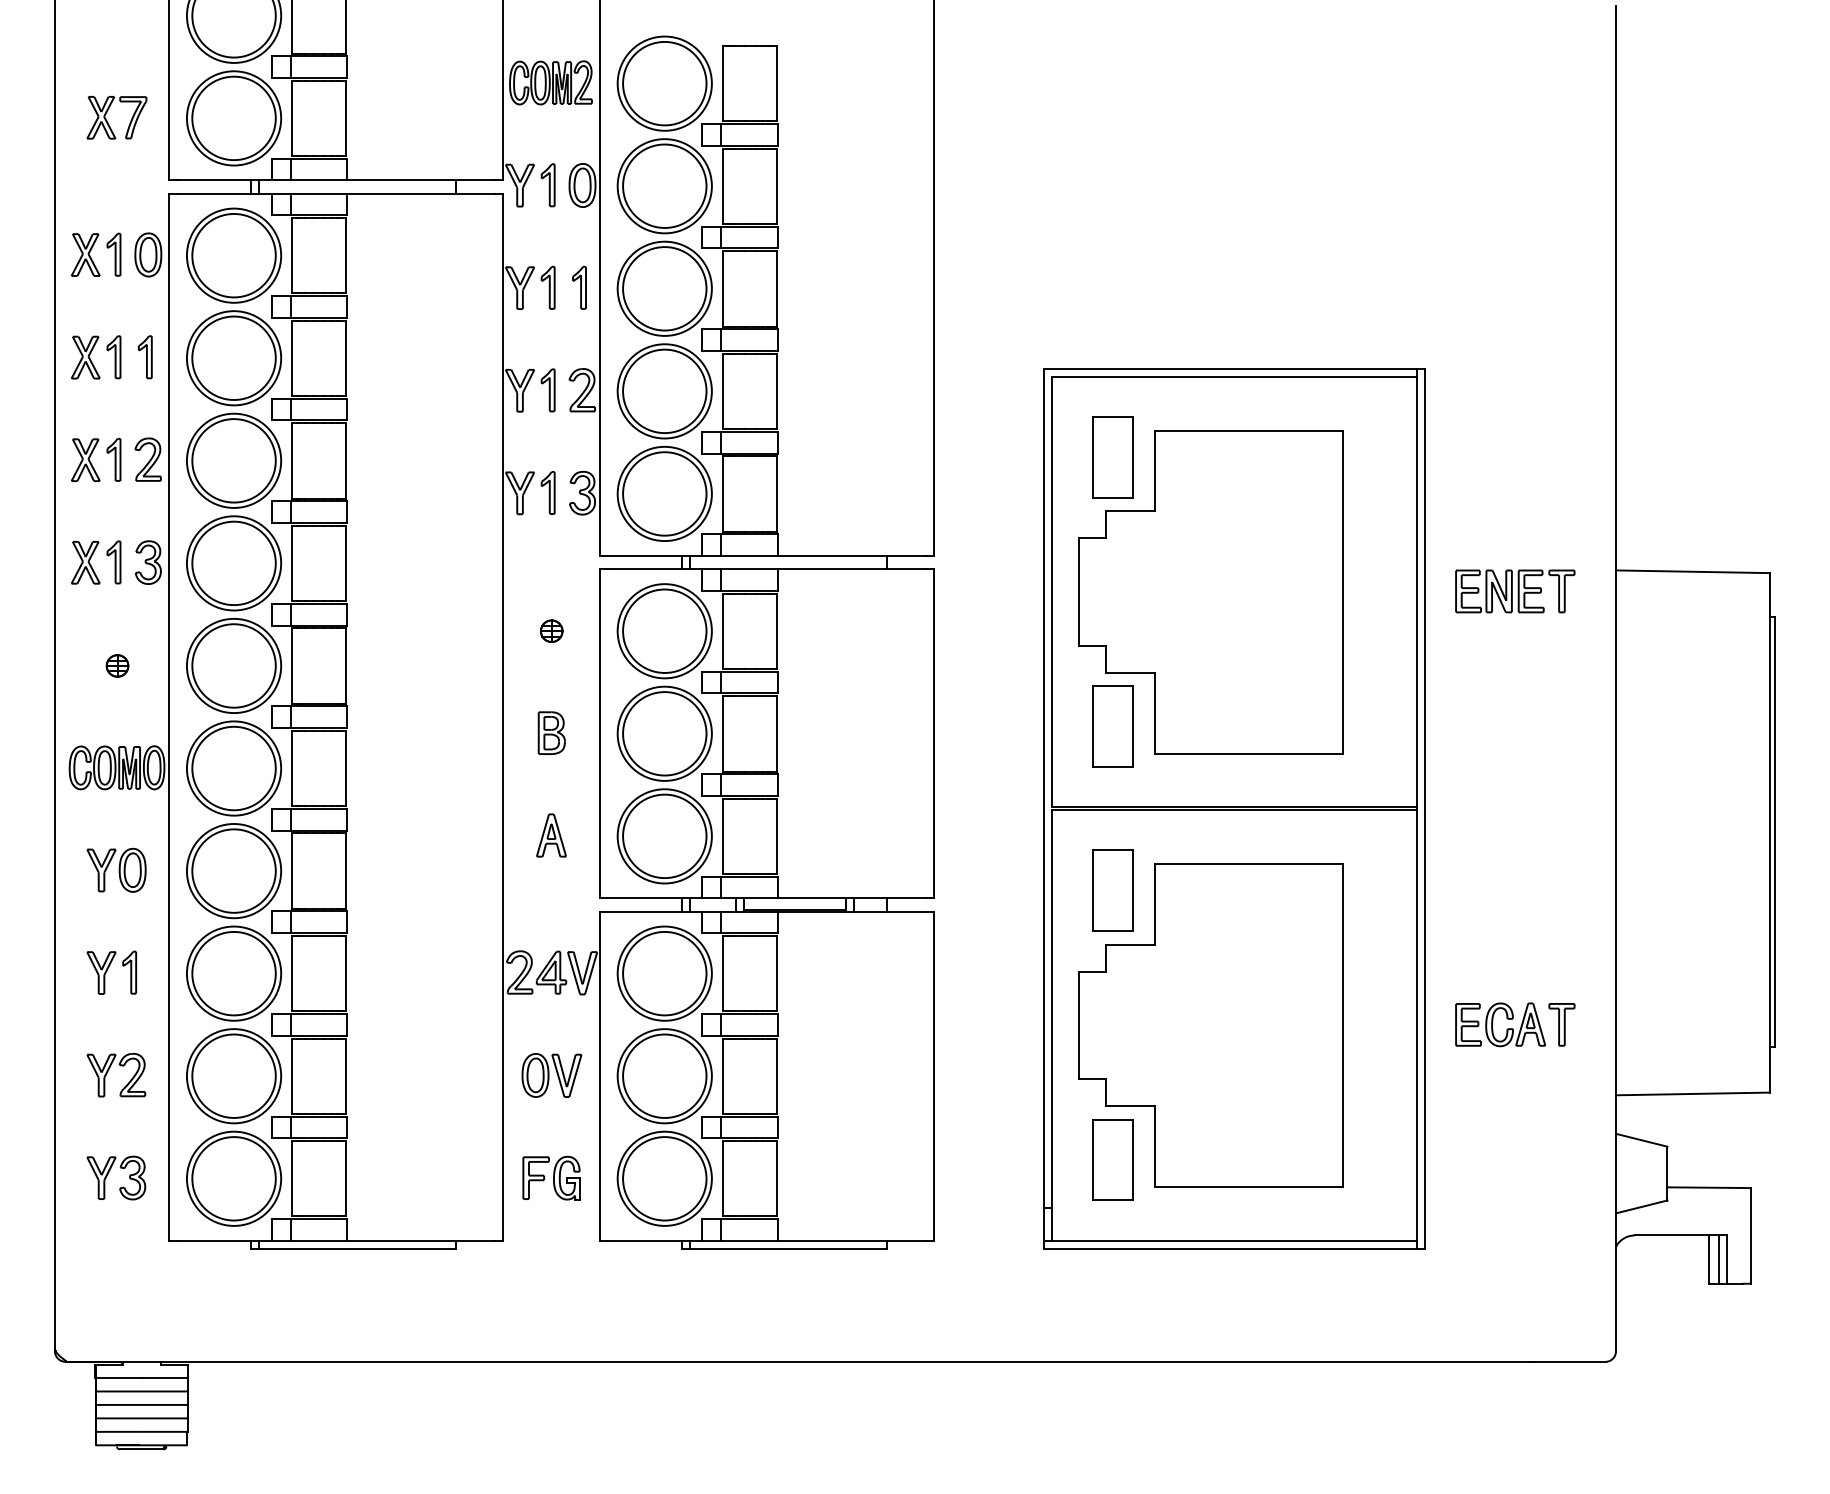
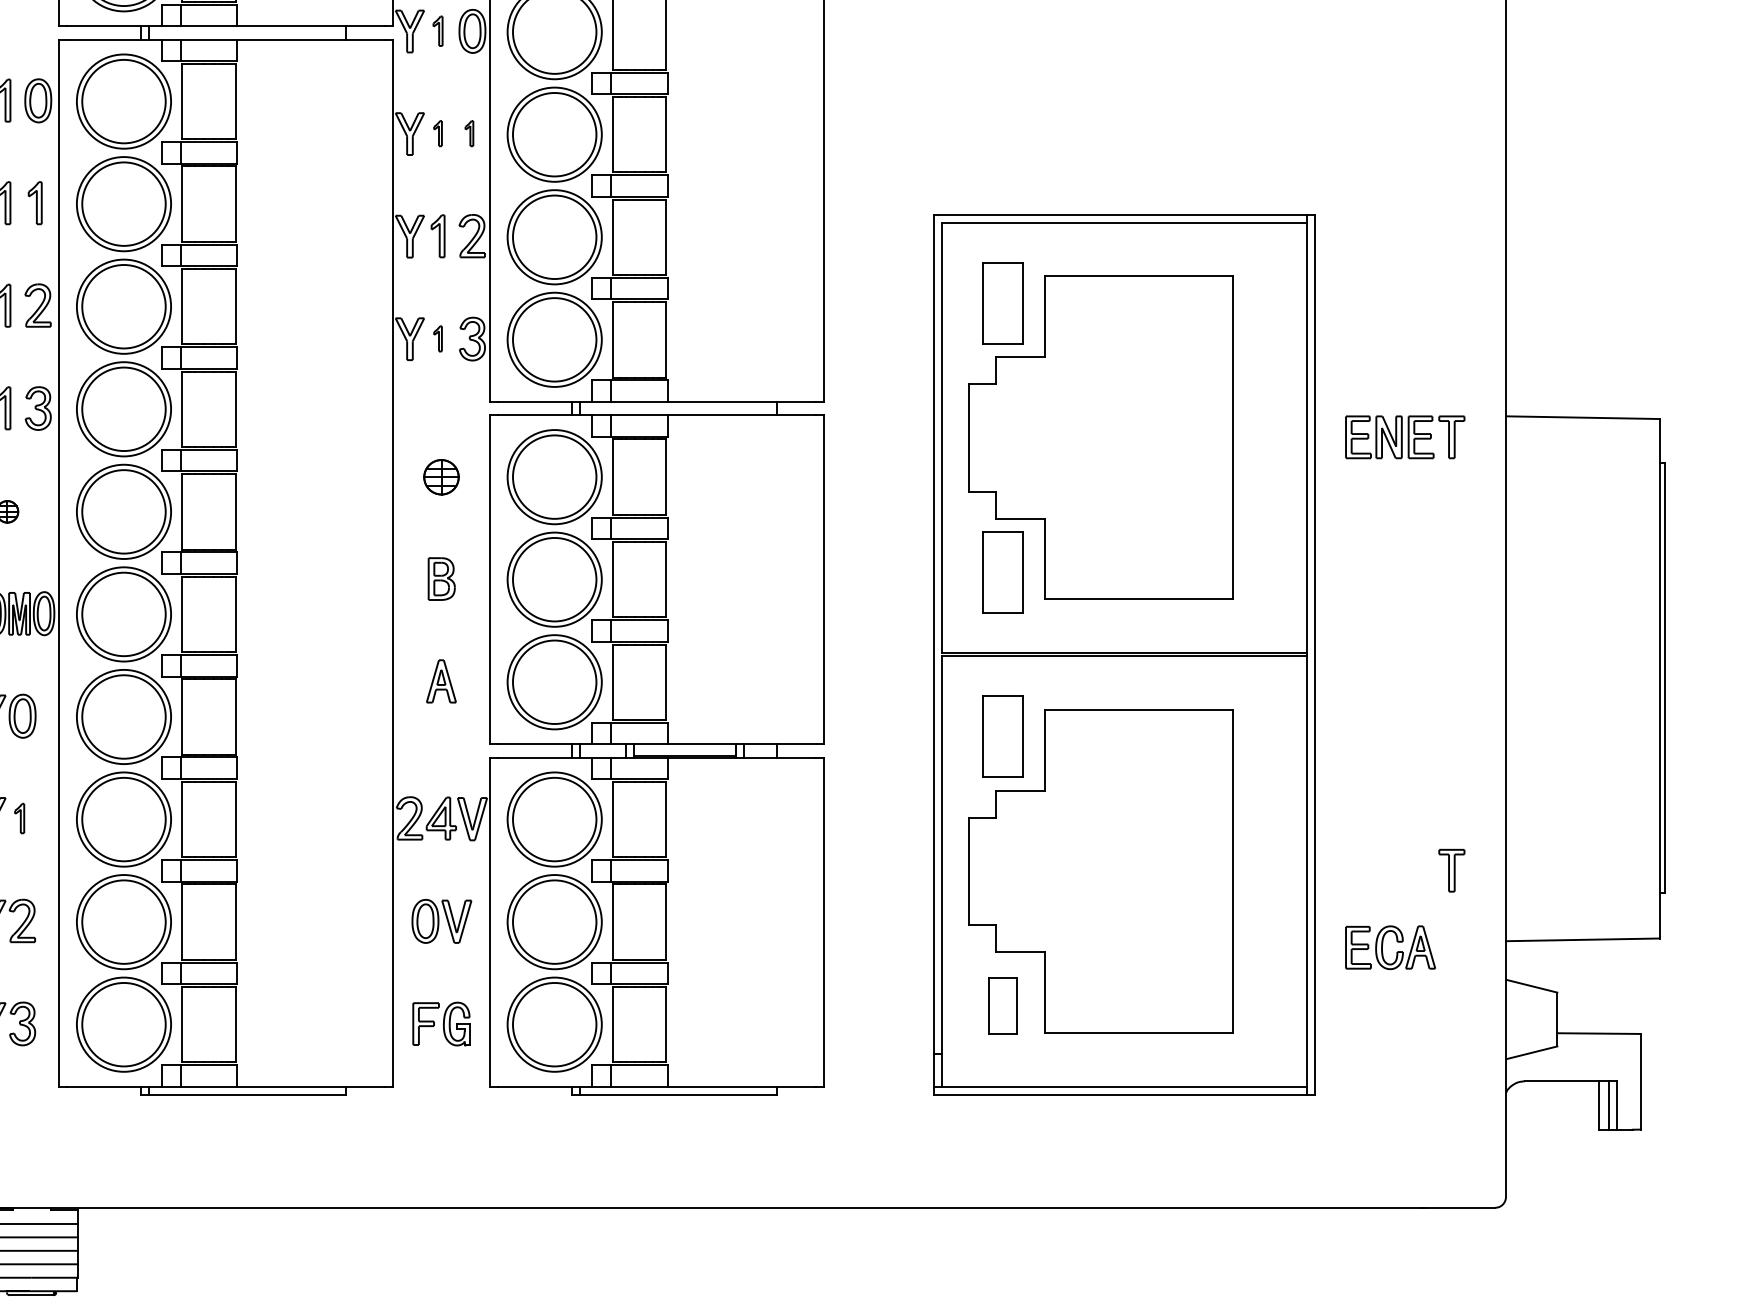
part: (547, 185) -> (437, 31), size x0.7
part: (547, 287) -> (437, 133), size x0.6
part: (579, 287) -> (469, 133), size x0.6
part: (547, 492) -> (437, 338), size x0.6
part: (551, 630) -> (441, 476), size x1.6
part: (129, 972) -> (19, 818), size x0.7
part: (1493, 1022) -> (1383, 945), moved
part: (1112, 1159) -> (1002, 1005), size x0.7

